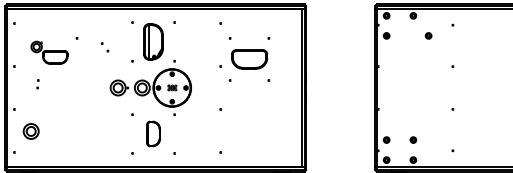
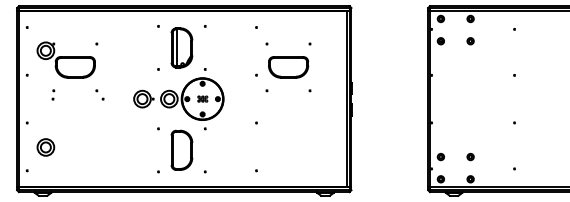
part: (428, 36) -> (470, 41), moved
part: (104, 46) -> (99, 94), moved
part: (48, 52) -> (65, 59), size x1.43
part: (153, 133) -> (181, 149), size x1.43

